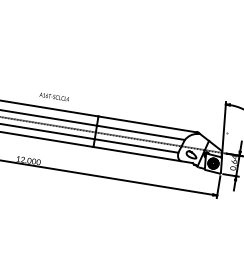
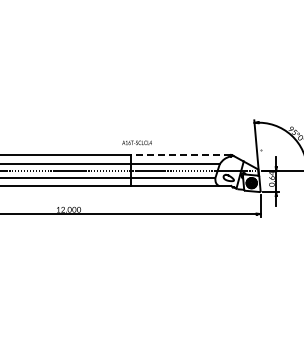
text: (53, 96) -> (136, 142), moved
line: (147, 123) -> (180, 154), solid -> dashed

